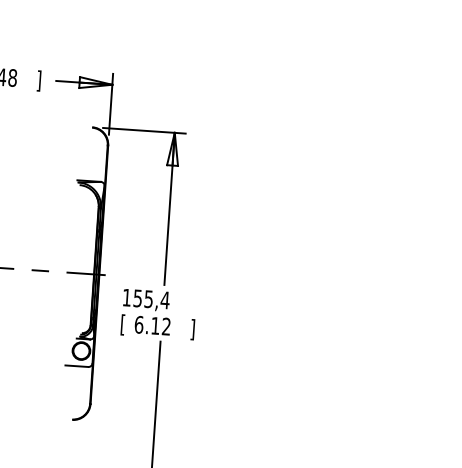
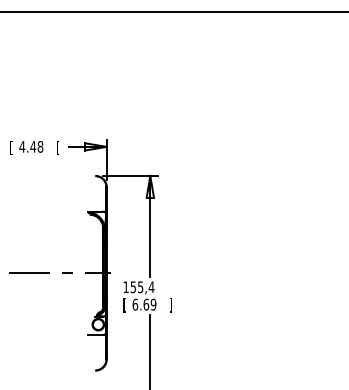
text: (38, 80) -> (57, 147), ] -> [
text: (160, 326) -> (149, 304), 6.12 -> 6.69

